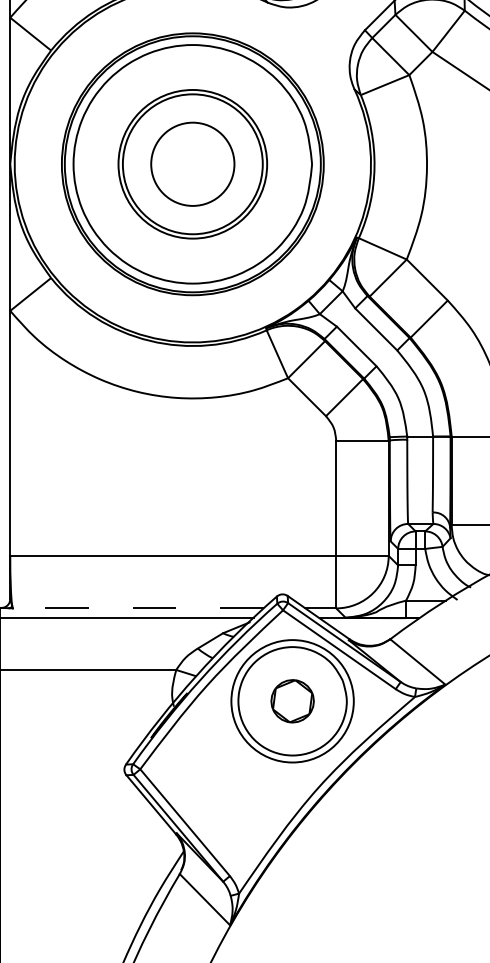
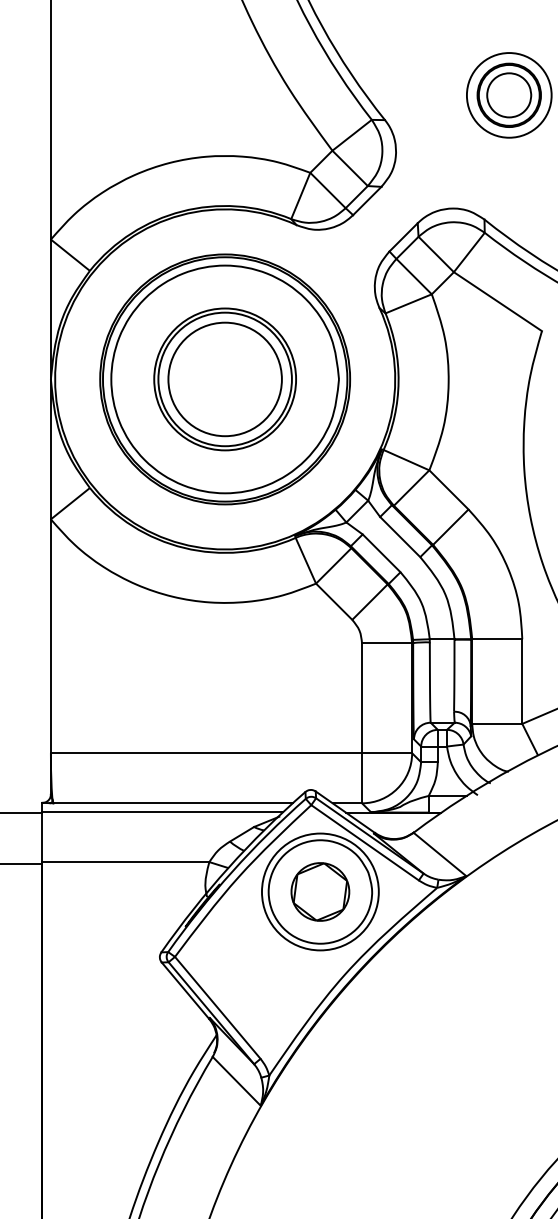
circle: (192, 164) -> (224, 379), size x1.43
line: (138, 608) -> (173, 803), dashed -> solid
part: (292, 700) -> (320, 891), size x1.43

